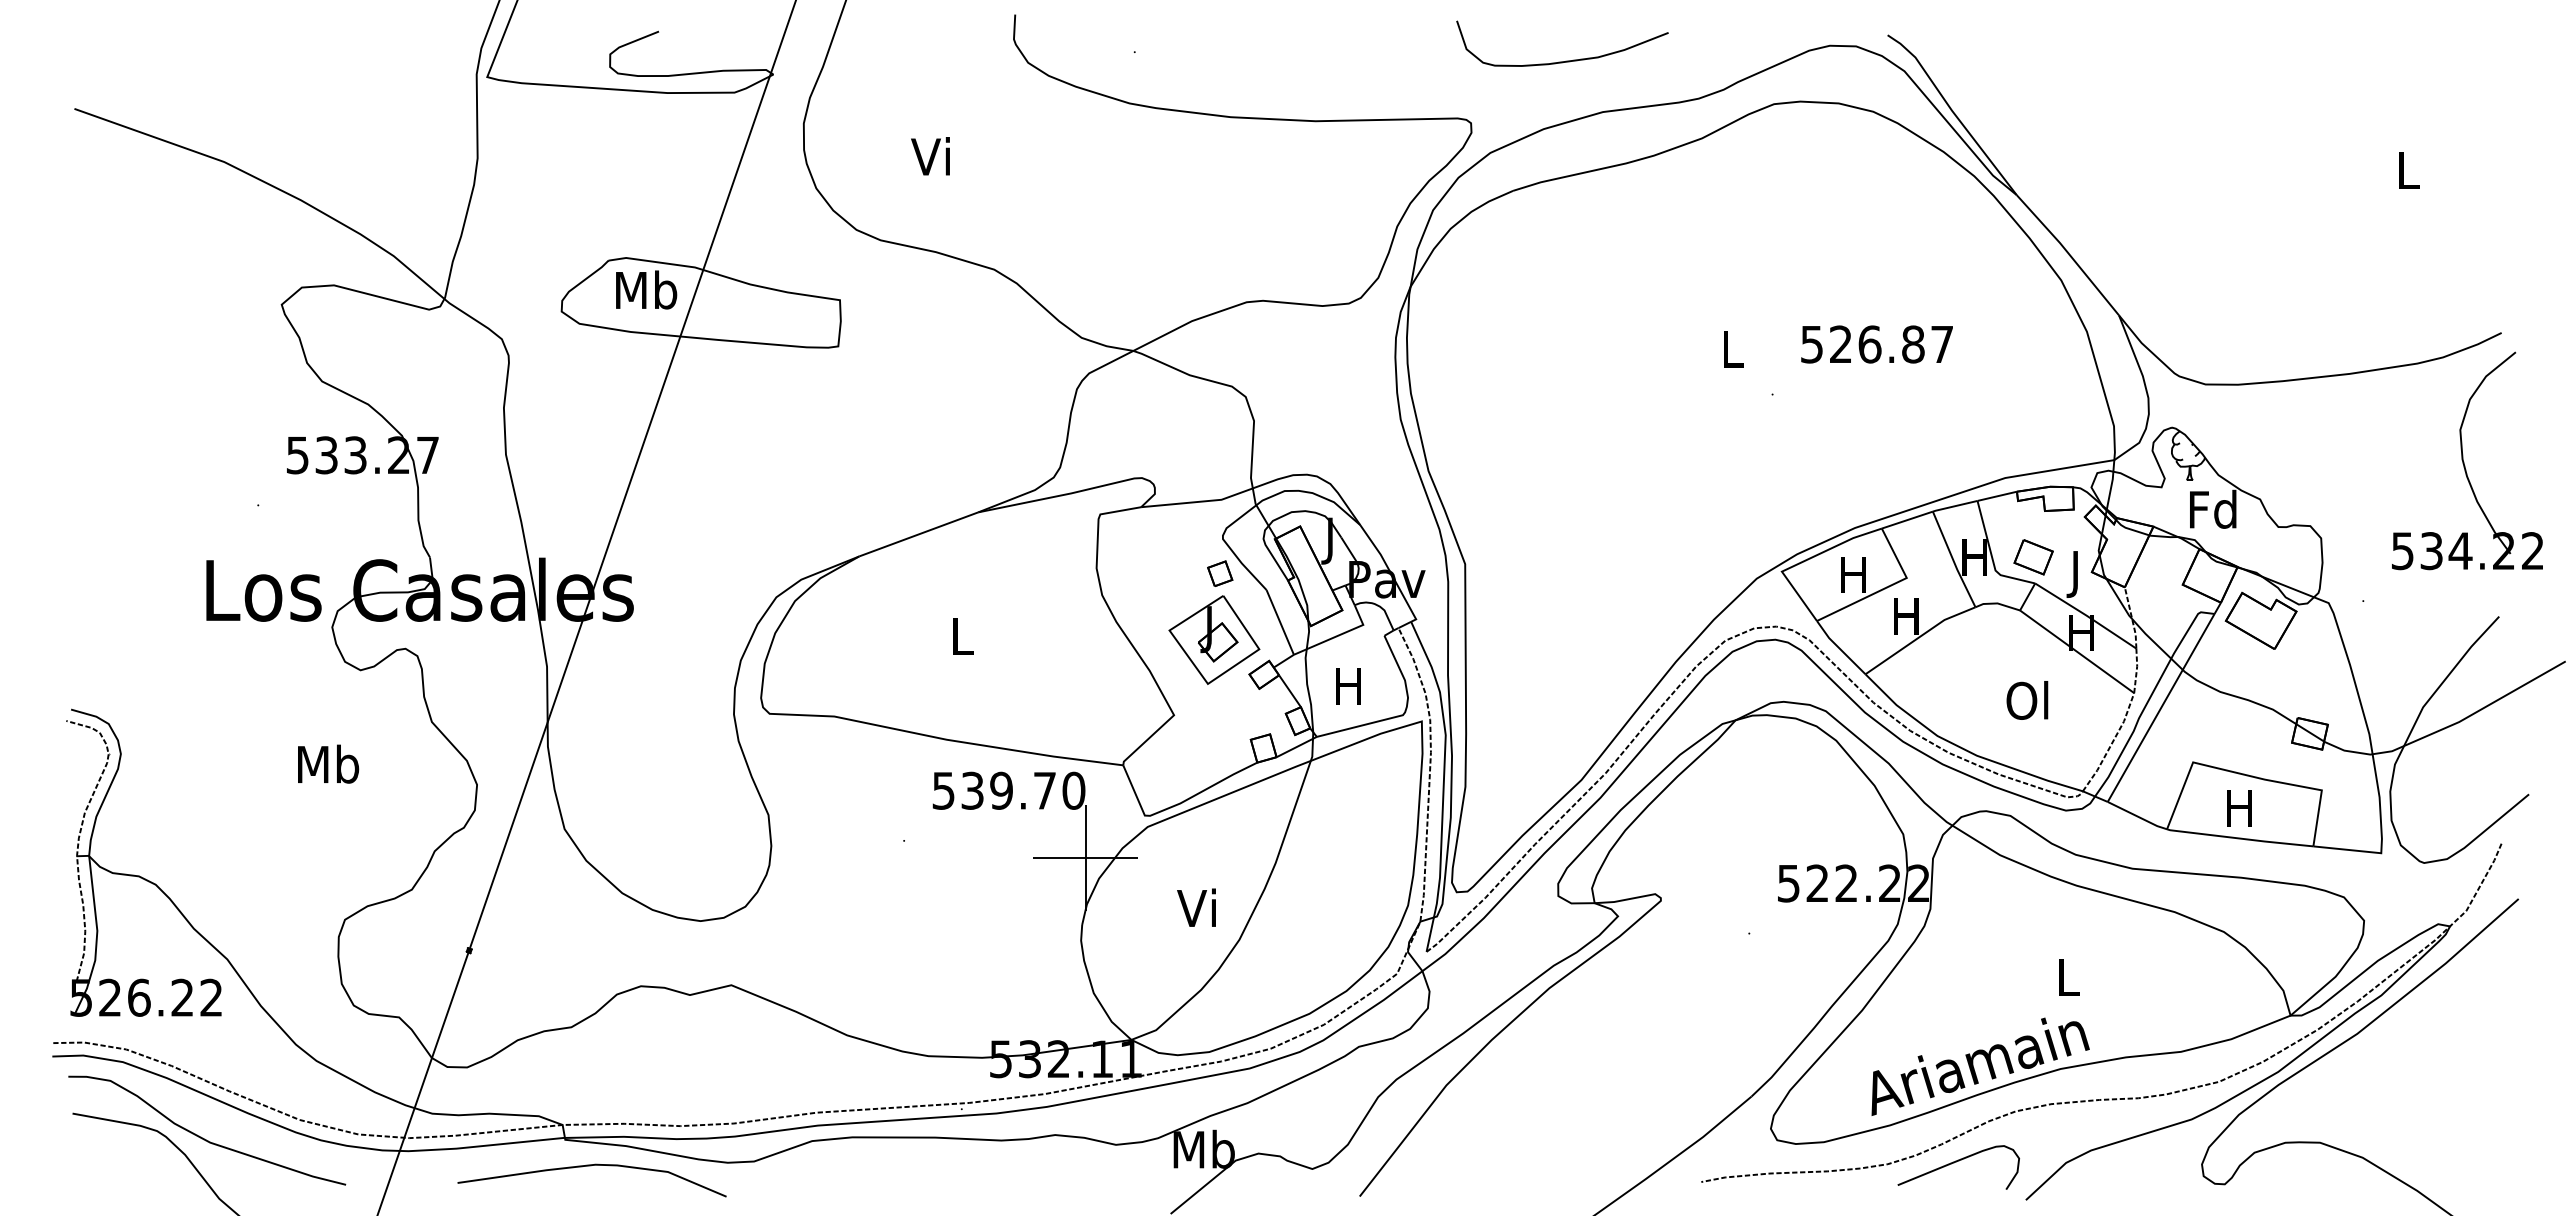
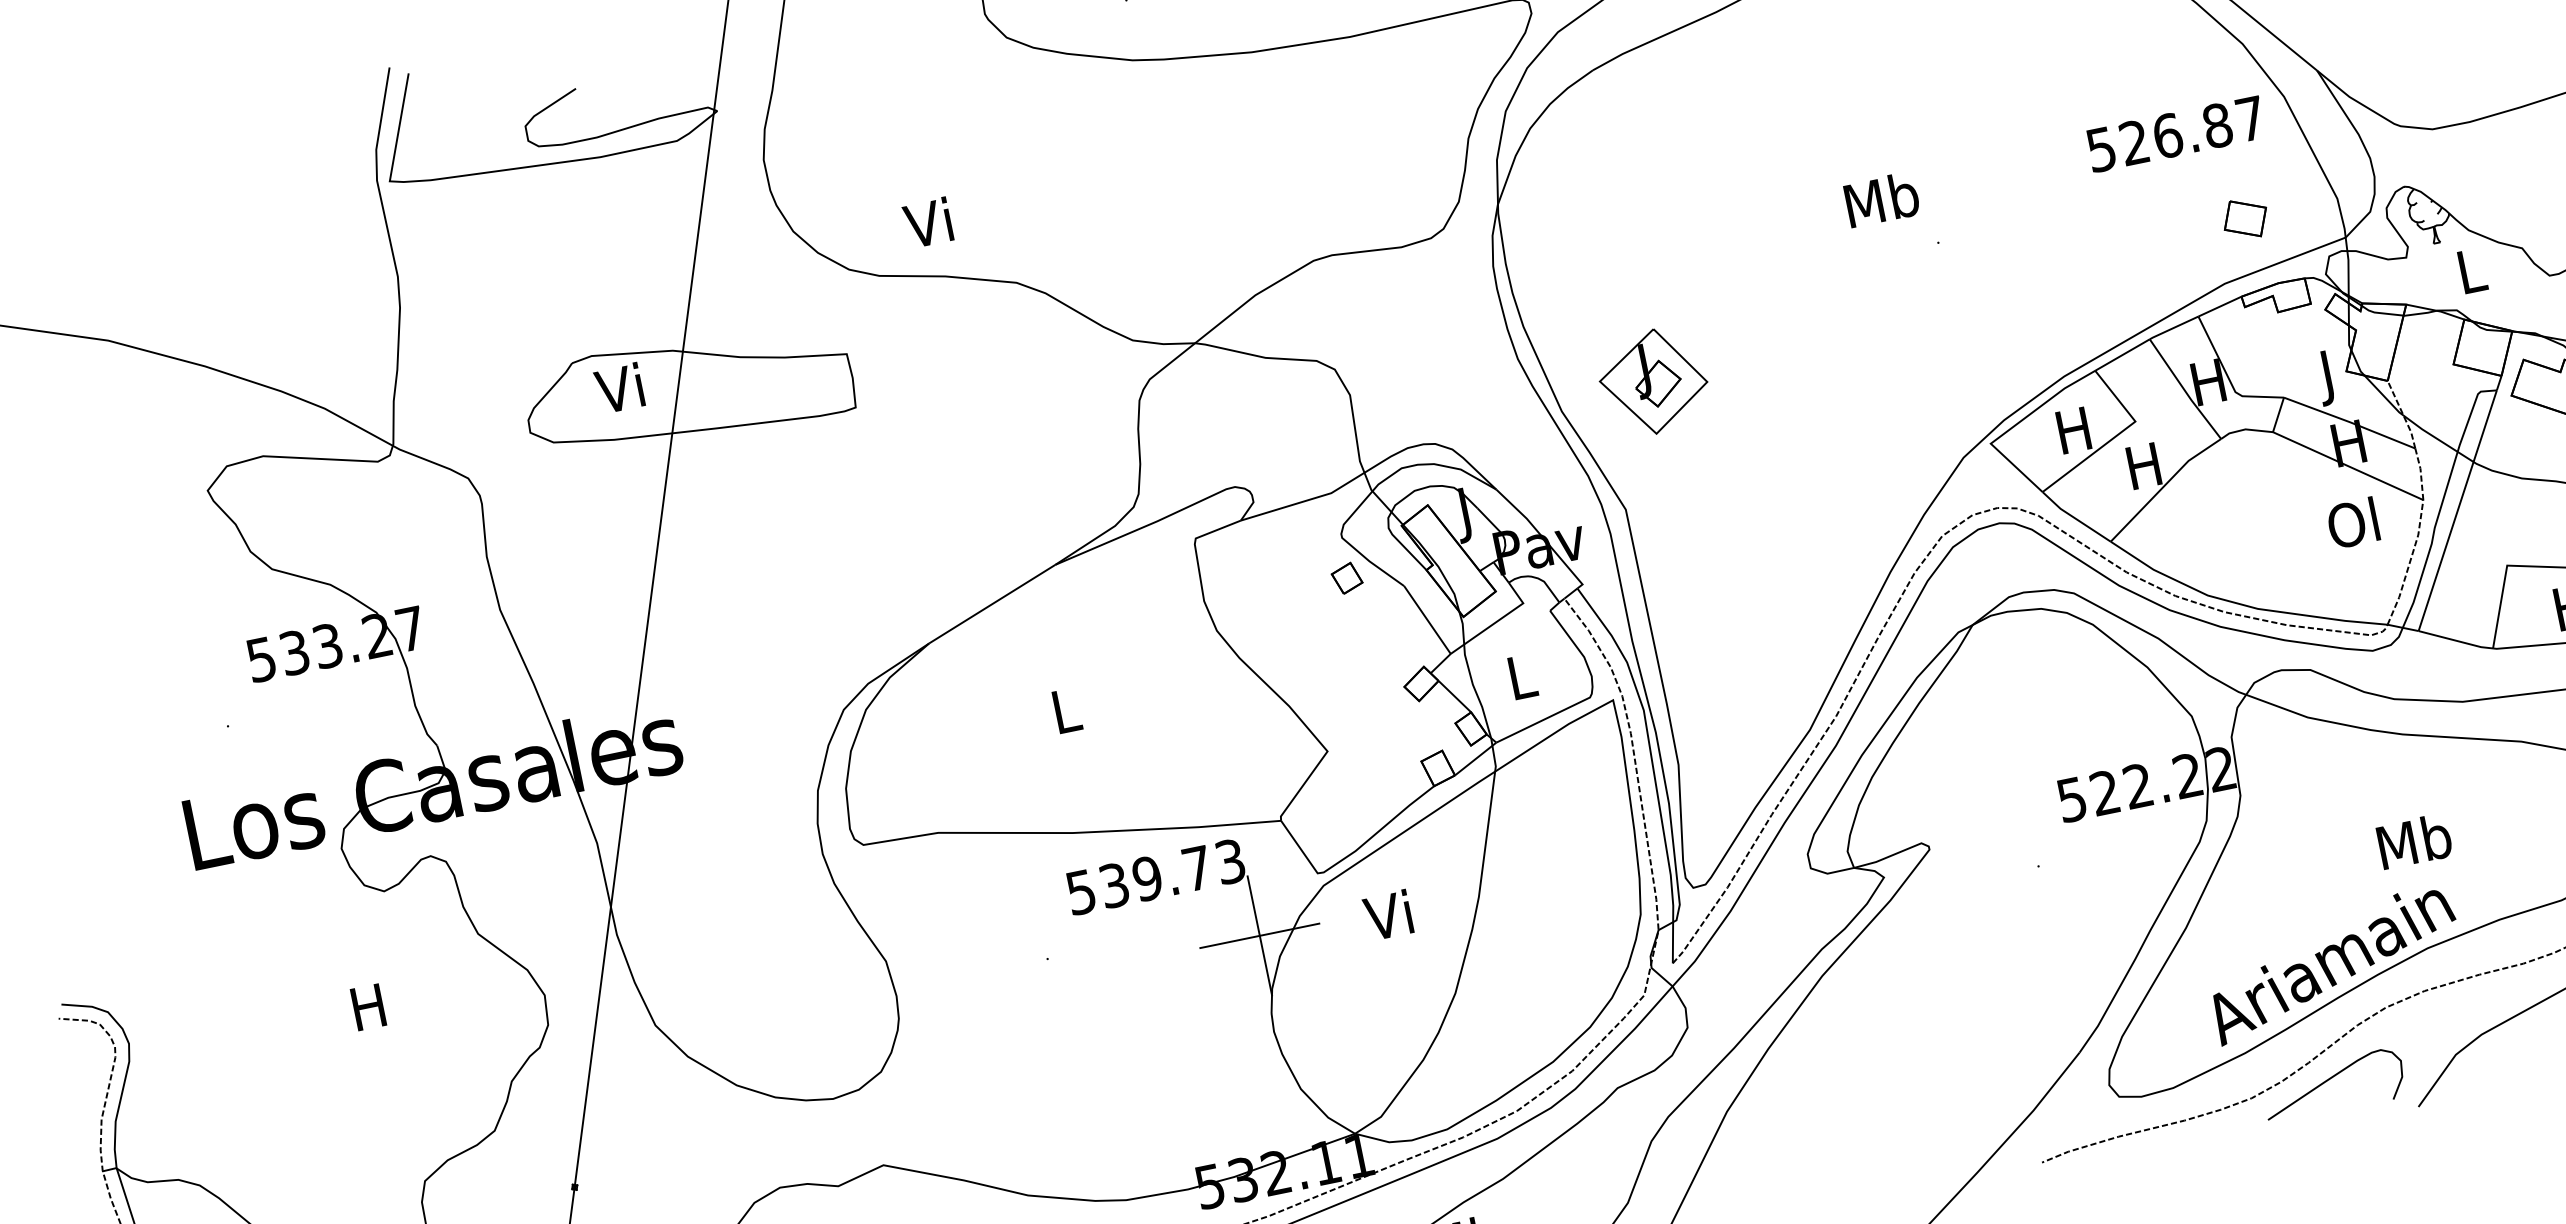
text: (930, 156) -> (928, 223), moved
text: (646, 289) -> (622, 387), Mb -> Vi
text: (1876, 344) -> (2175, 134), moved
text: (1732, 348) -> (1881, 199), L -> Mb
text: (2213, 508) -> (2470, 269), Fd -> L
part: (2033, 557) -> (2245, 219), moved
part: (1214, 639) -> (1653, 381), moved
text: (1348, 686) -> (1520, 677), H -> L
text: (2027, 700) -> (2353, 523), moved
text: (328, 763) -> (369, 1005), Mb -> H
text: (1073, 790) -> (1229, 861), 539.70 -> 539.73
text: (1196, 907) -> (1387, 915), moved
text: (2067, 976) -> (2413, 840), L -> Mb

